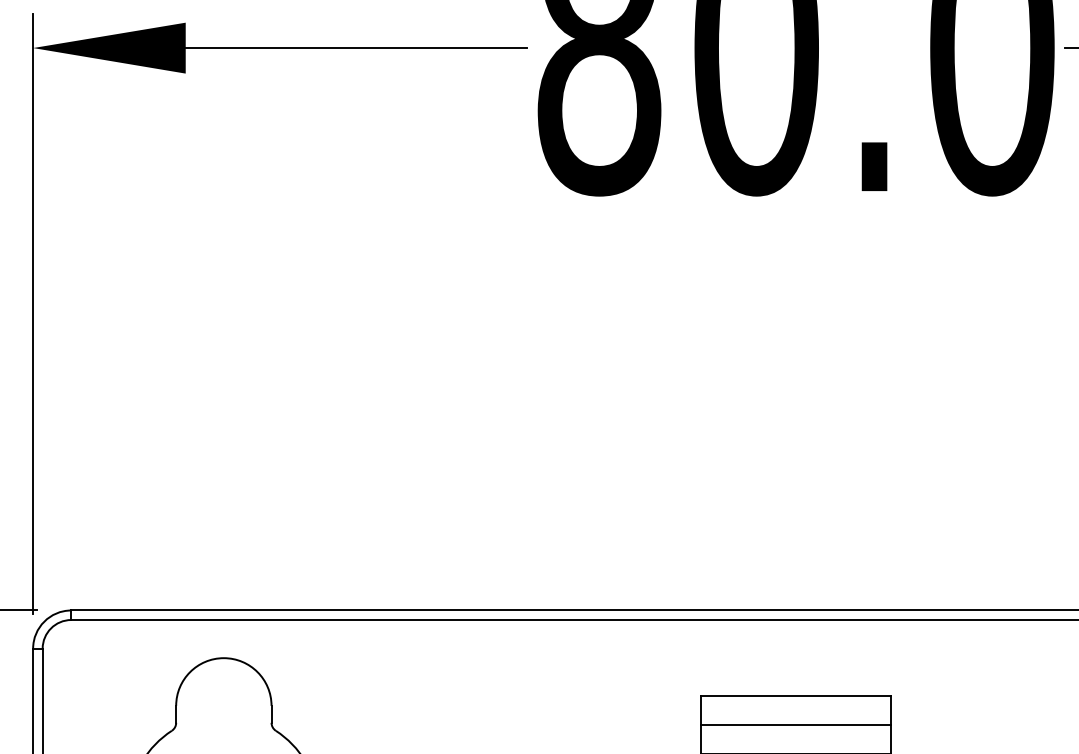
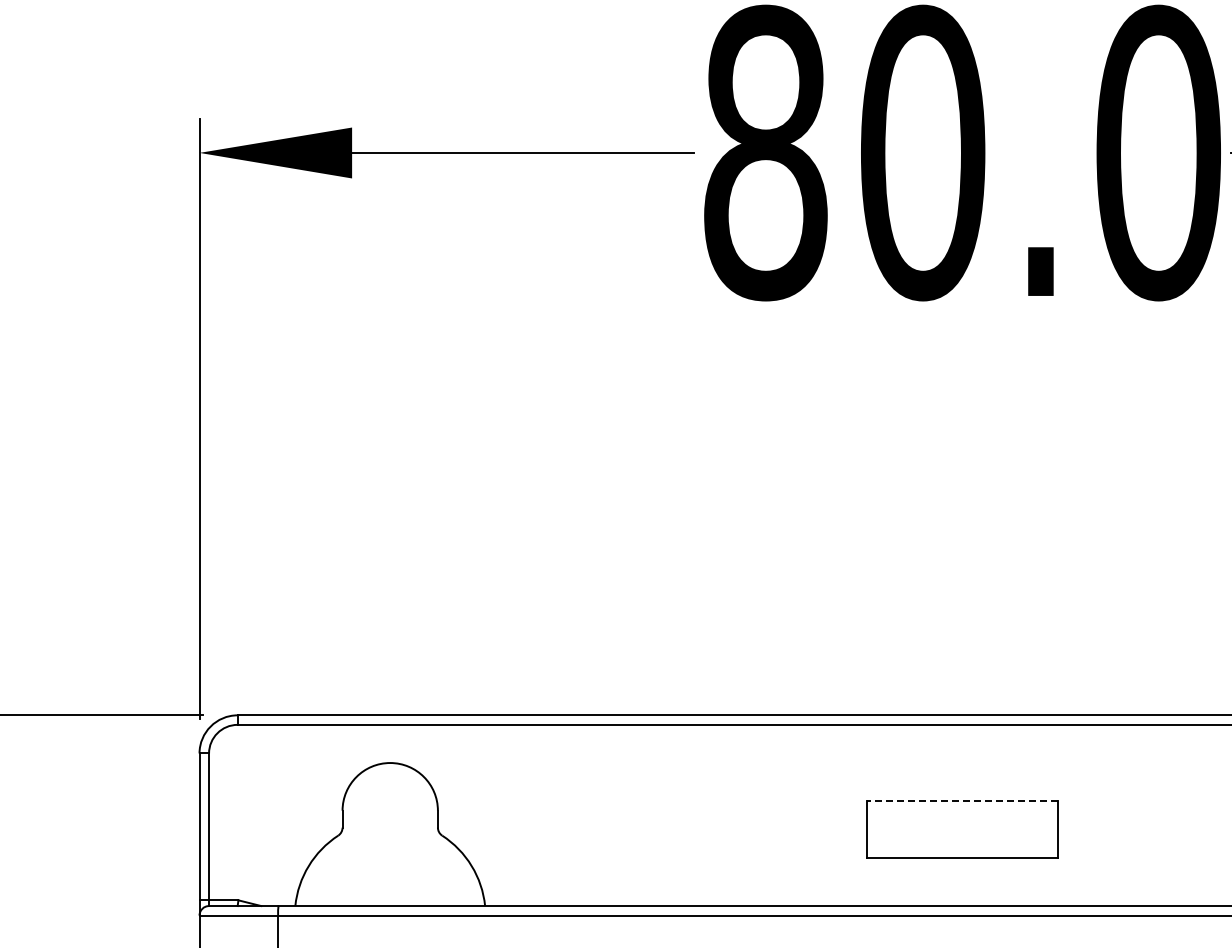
line: (795, 696) -> (961, 801), solid -> dashed
line: (796, 724) -> (962, 829), removed

